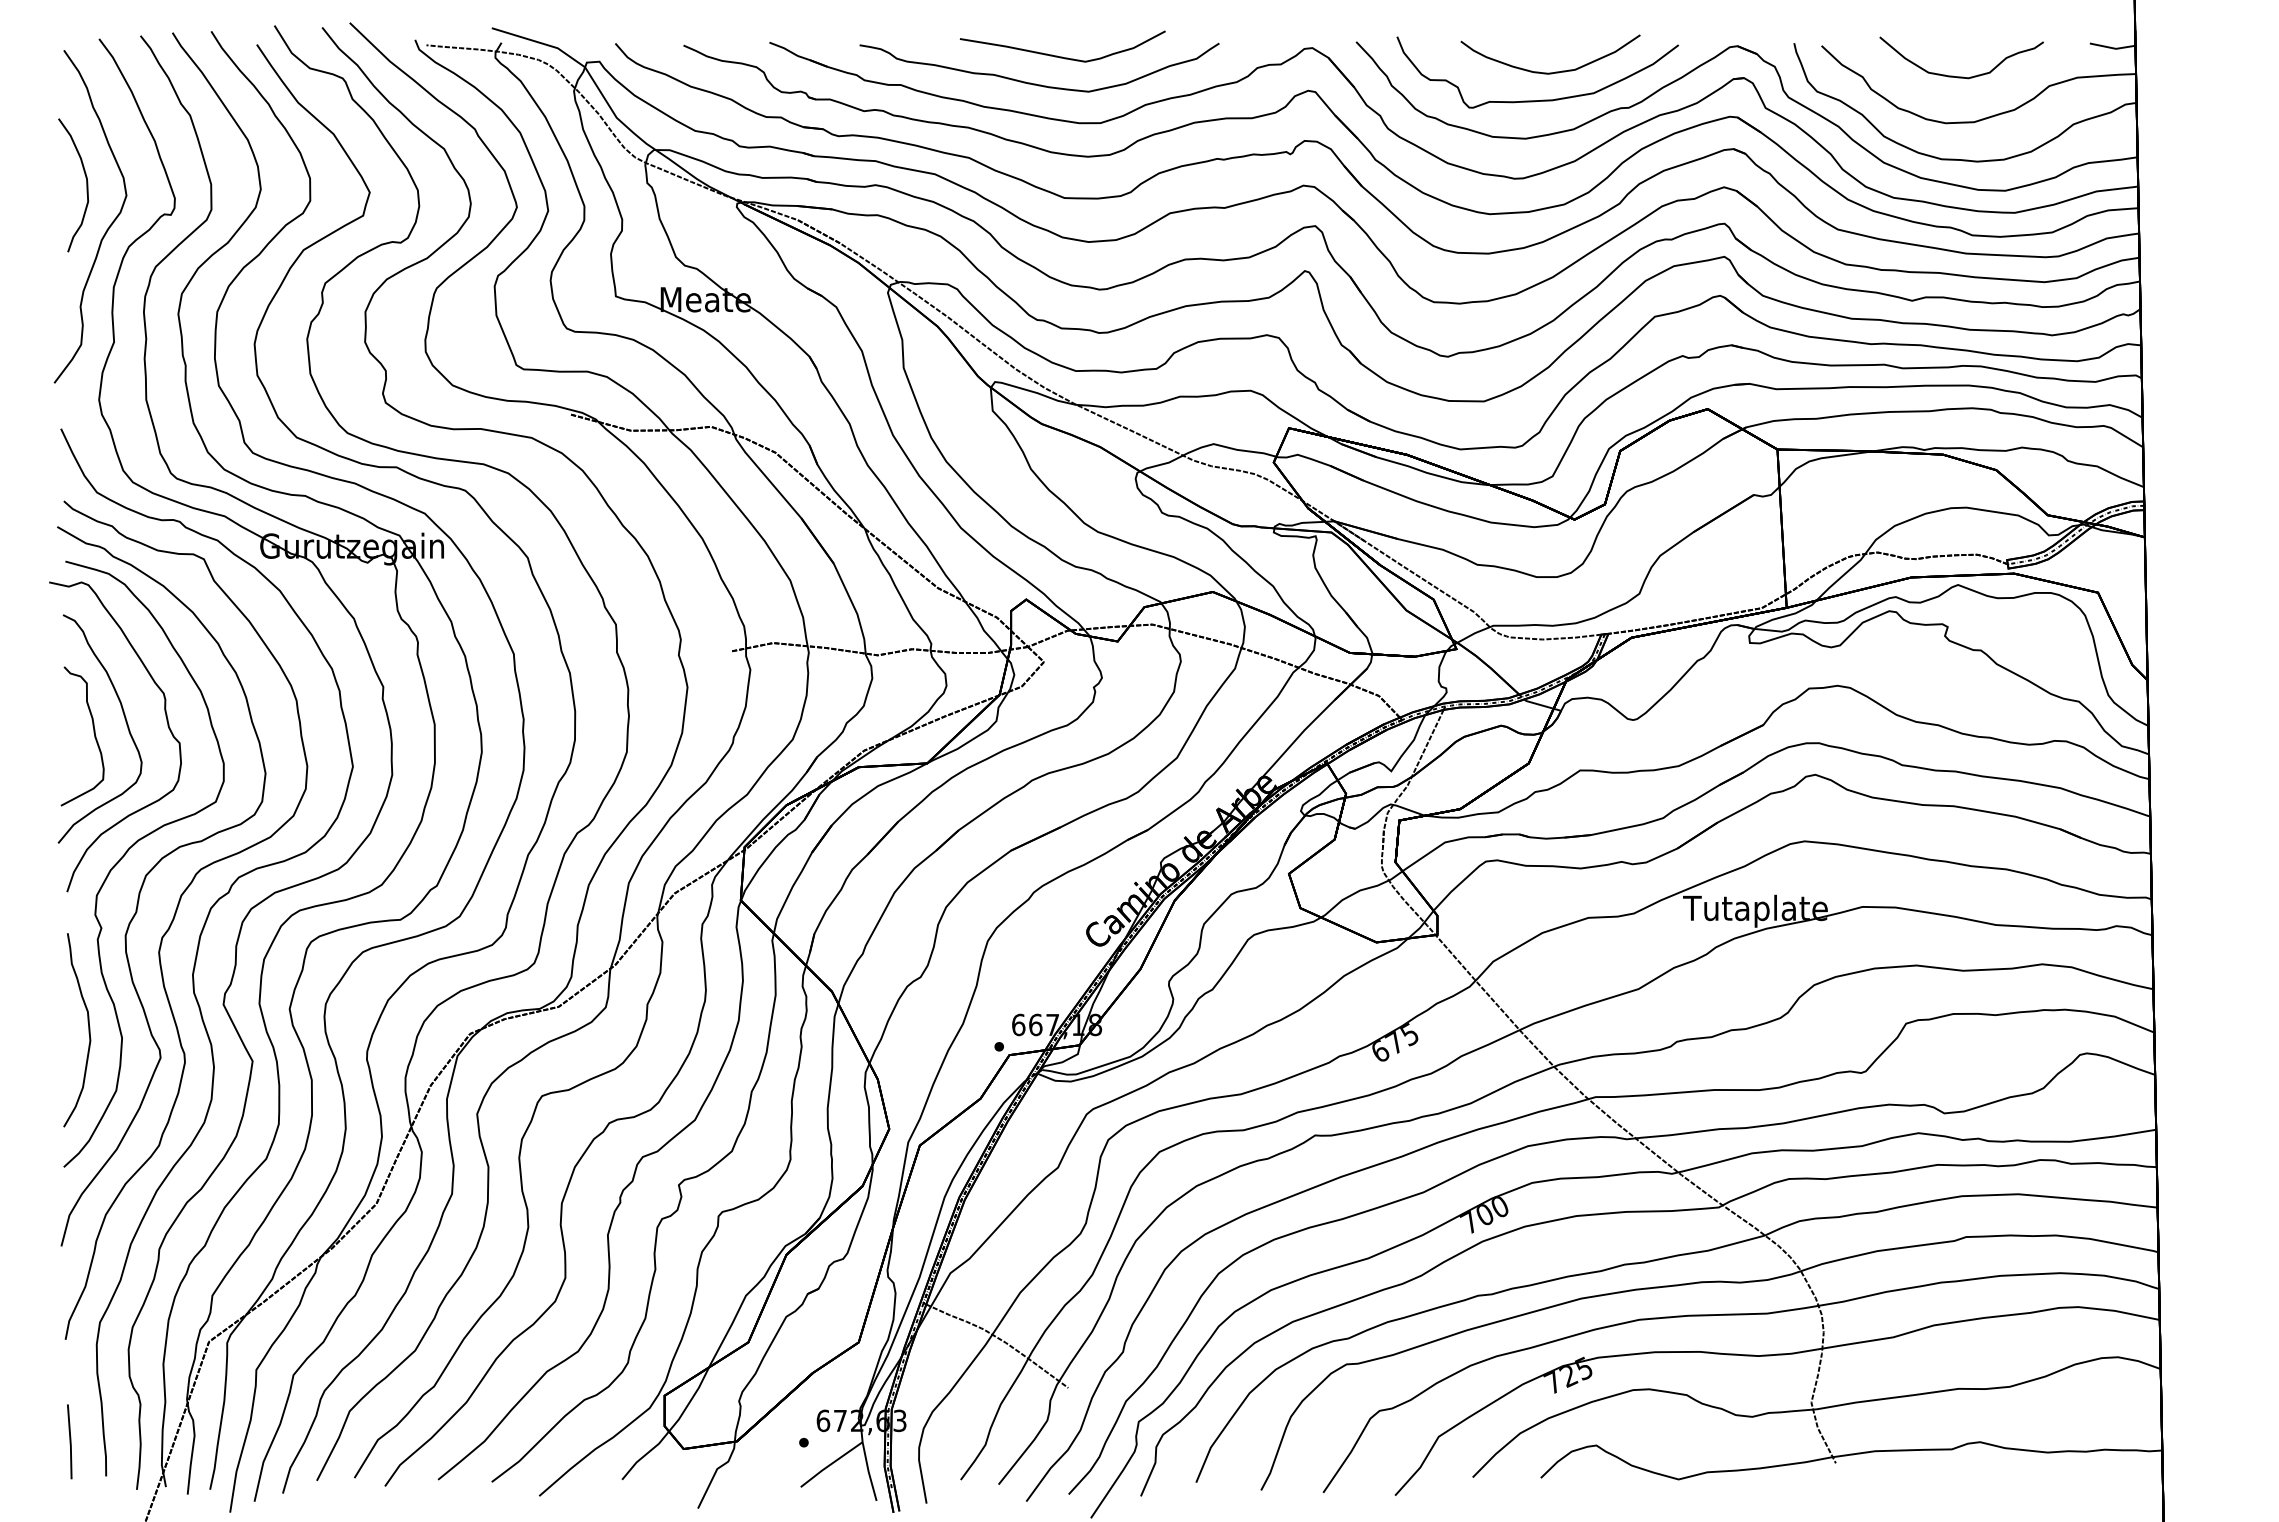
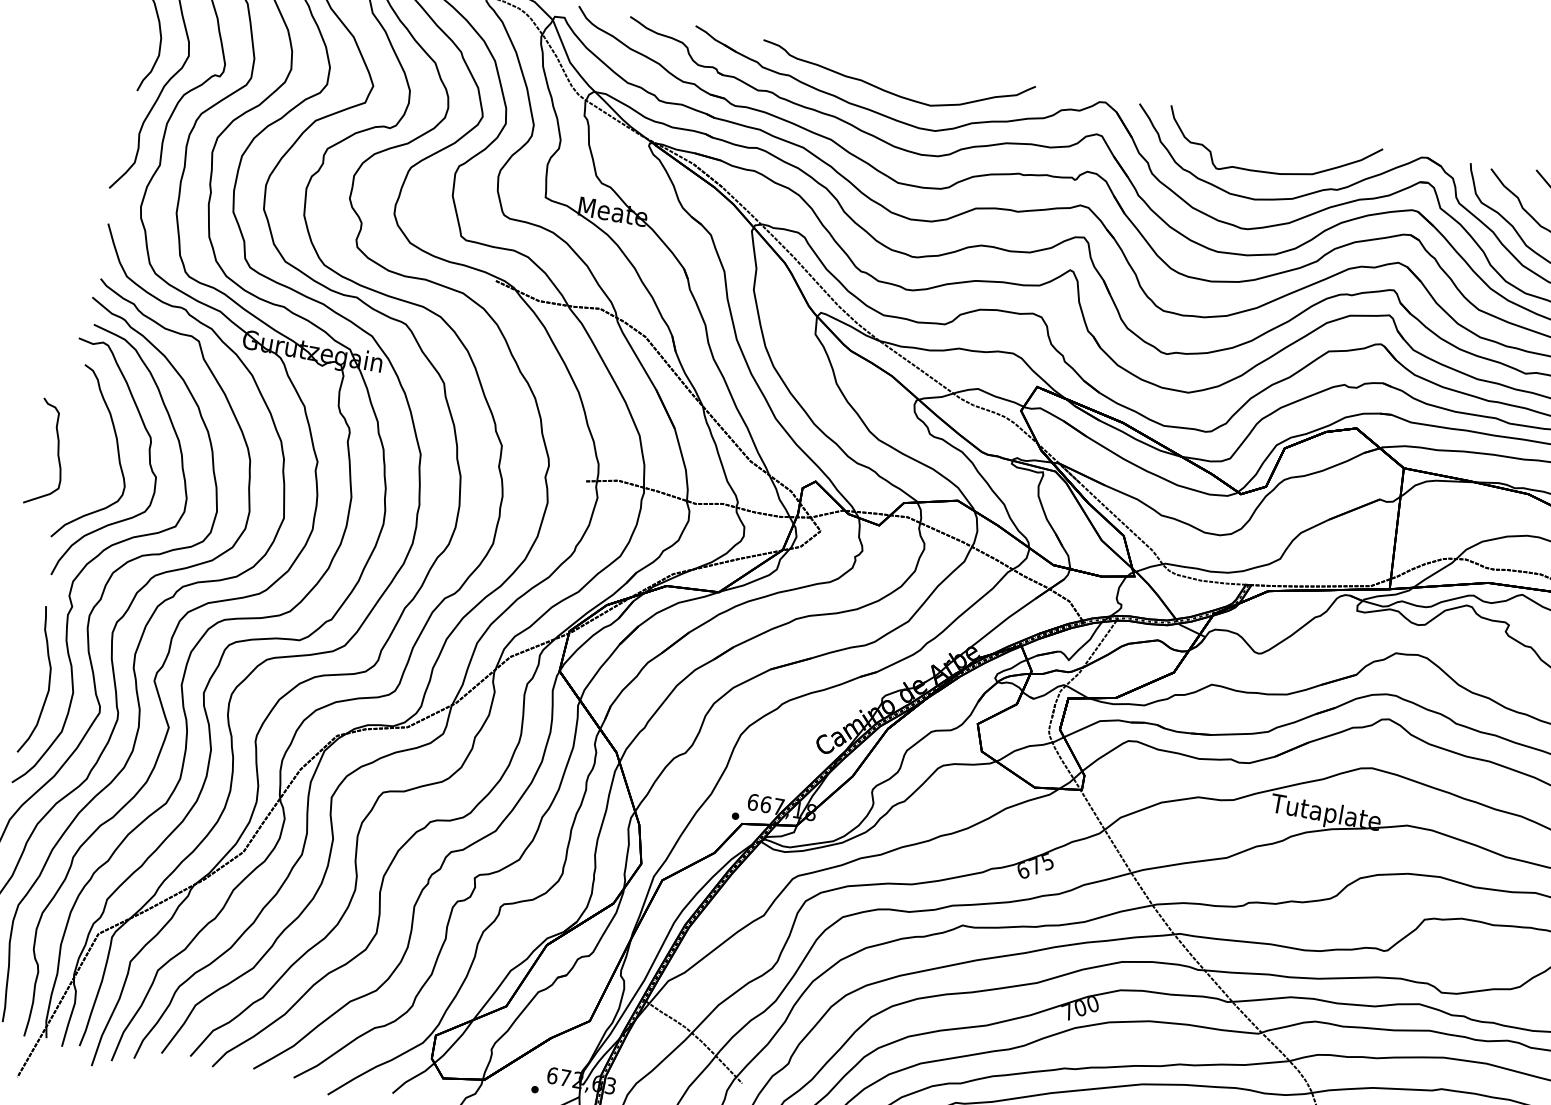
curve: (1062, 56) -> (915, 75), removed
curve: (1555, 71) -> (1286, 152), removed
curve: (93, 733) -> (57, 452), moved

